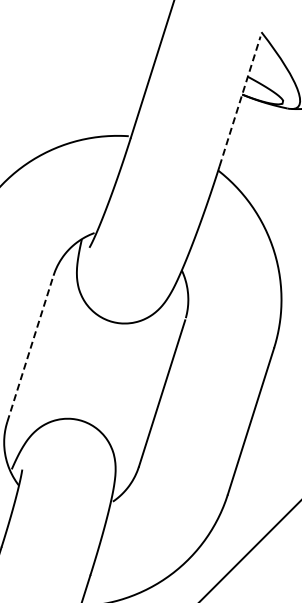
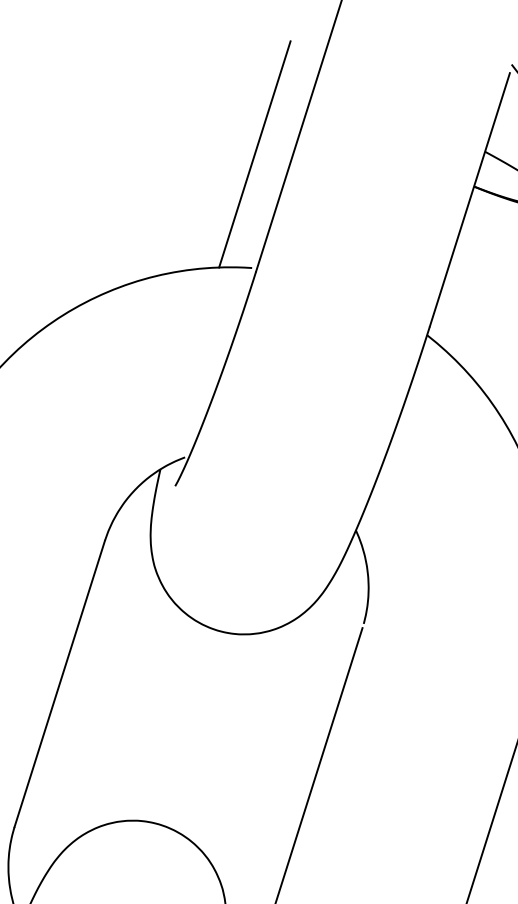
line: (129, 77) -> (253, 153), added
line: (240, 101) -> (470, 200), dashed -> solid
line: (30, 348) -> (59, 683), dashed -> solid

